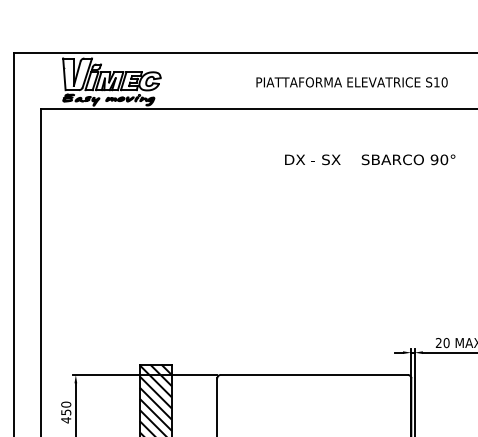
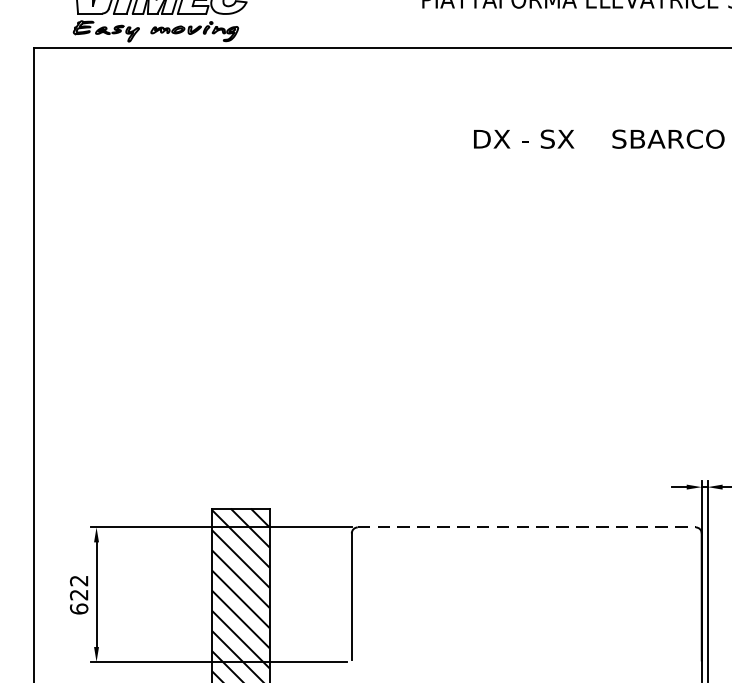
line: (314, 375) -> (527, 528), solid -> dashed
text: (66, 412) -> (79, 595), 450 -> 622

